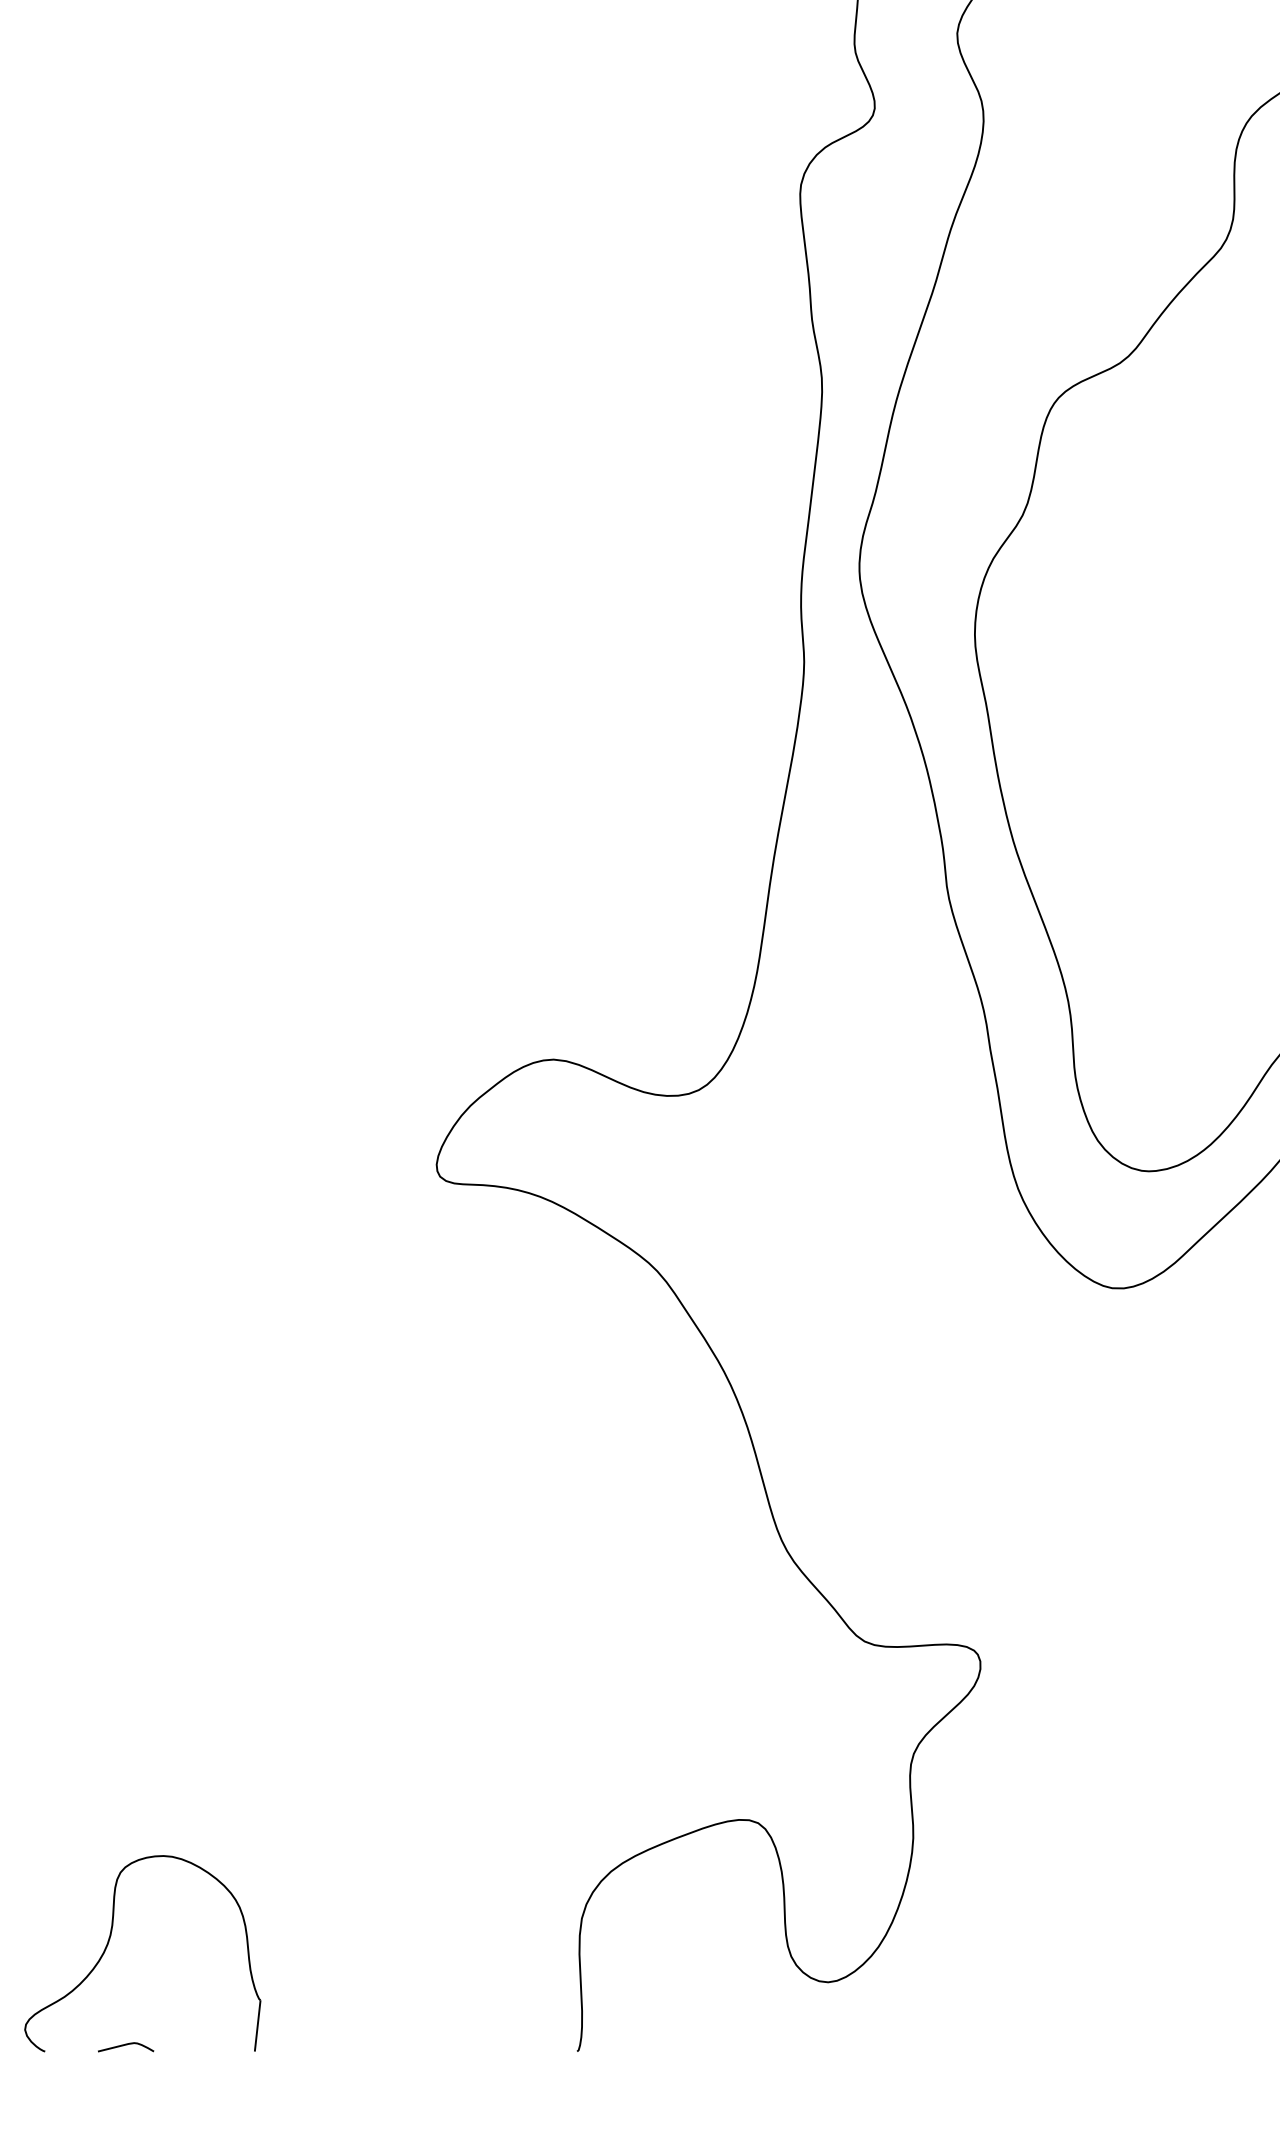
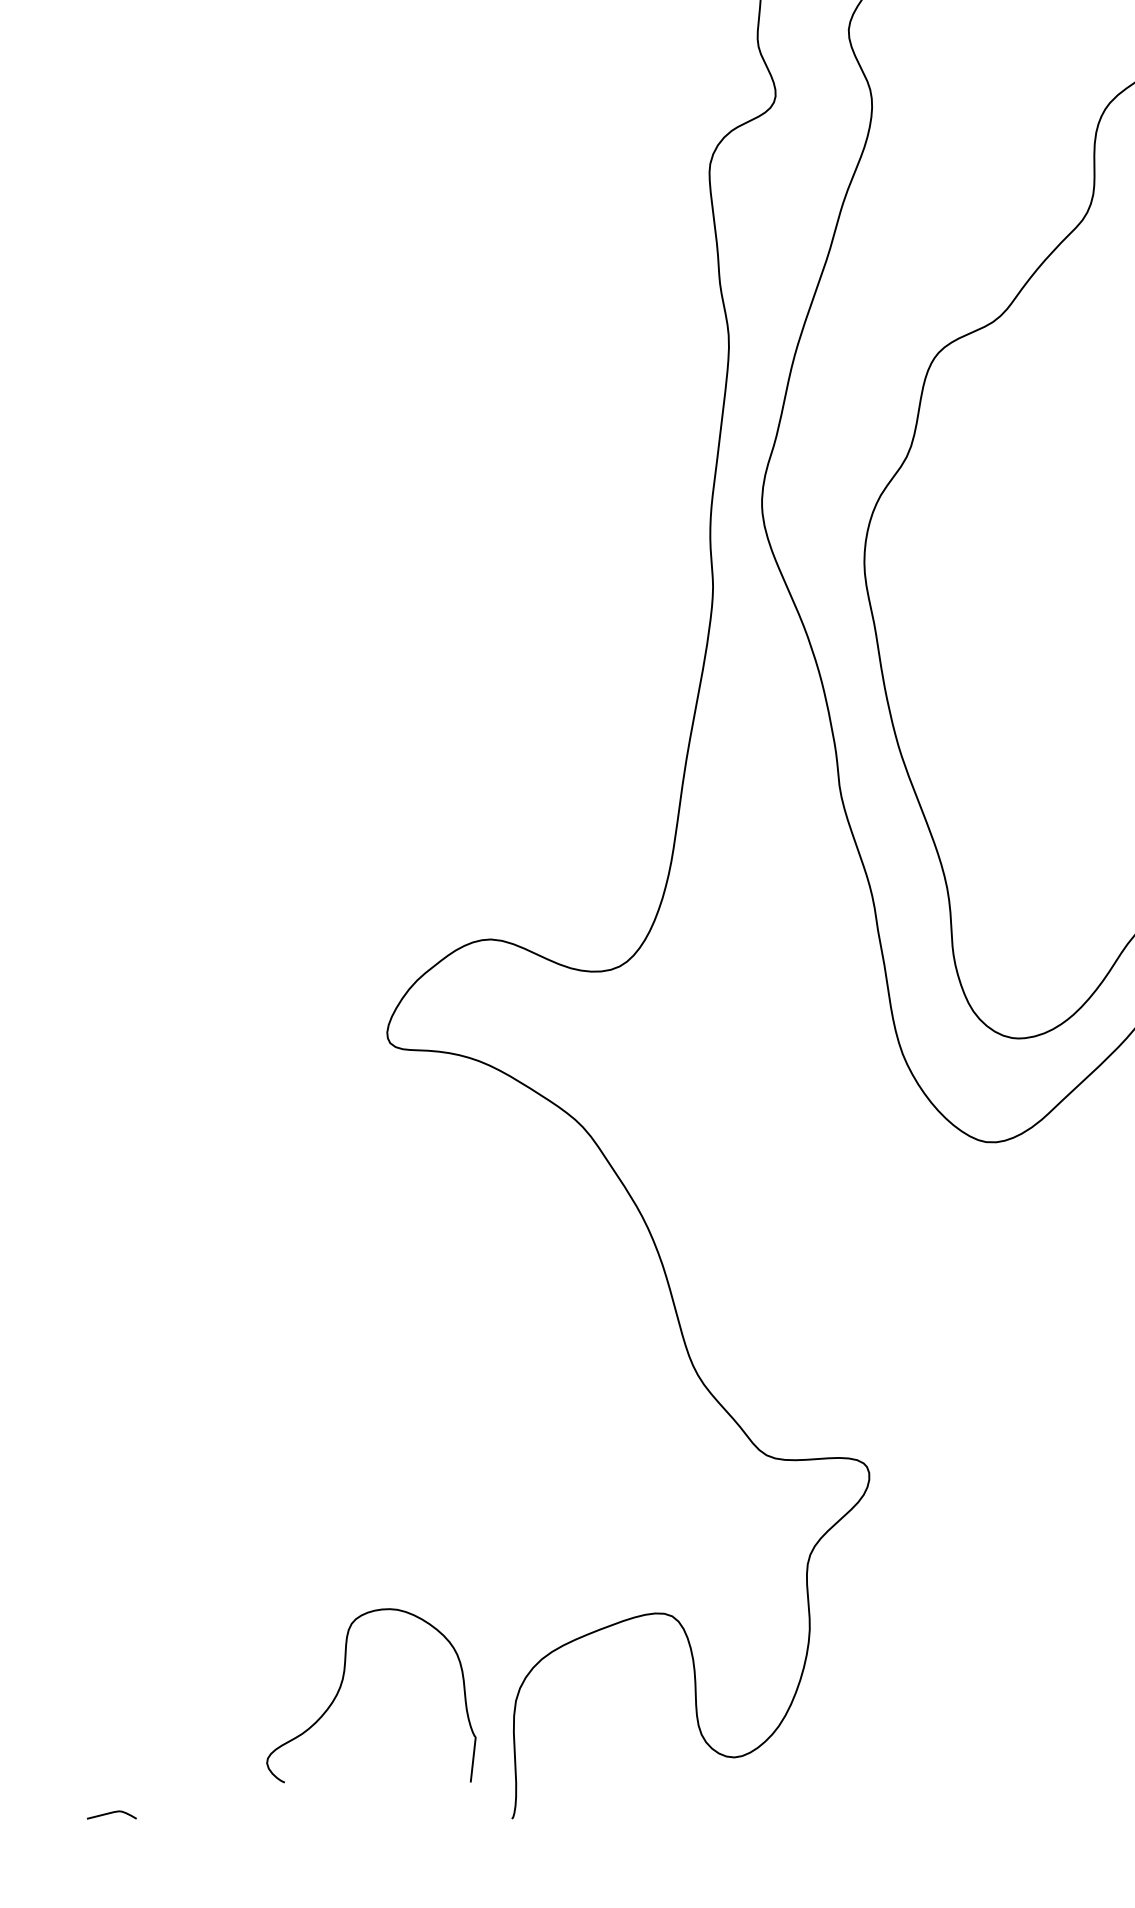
part: (109, 1942) -> (341, 1685), moved

